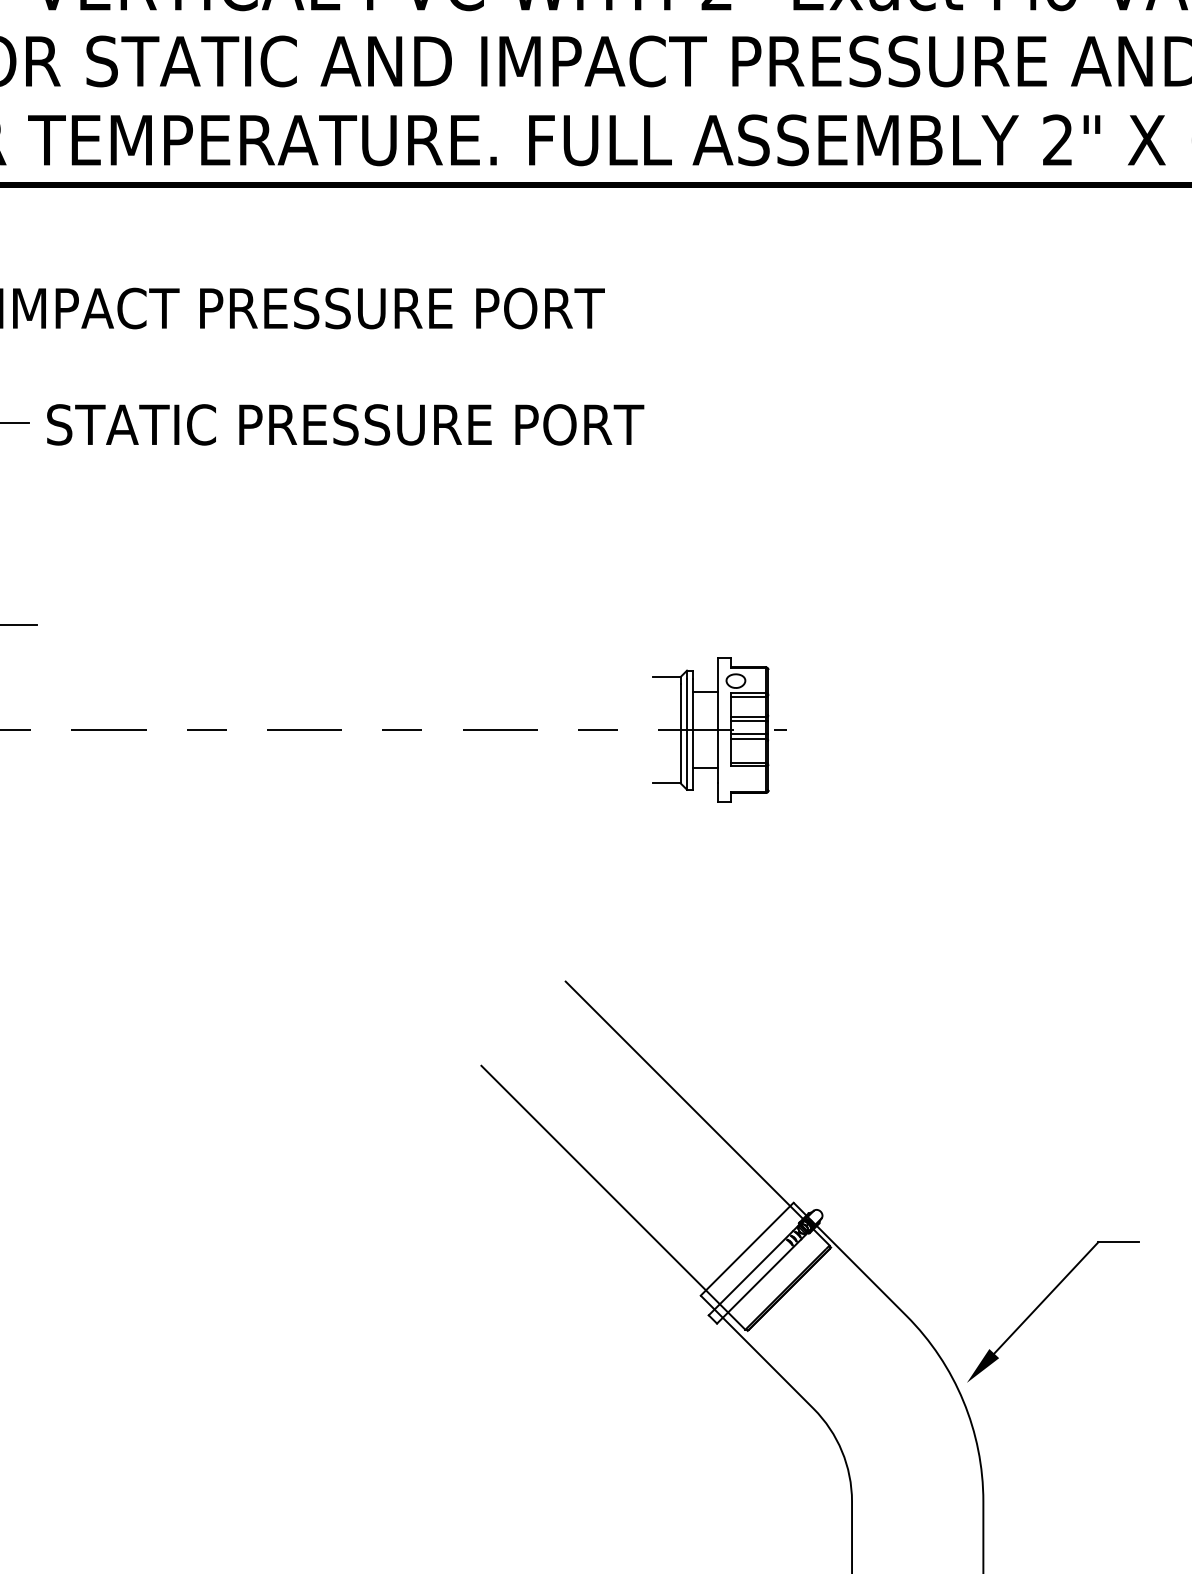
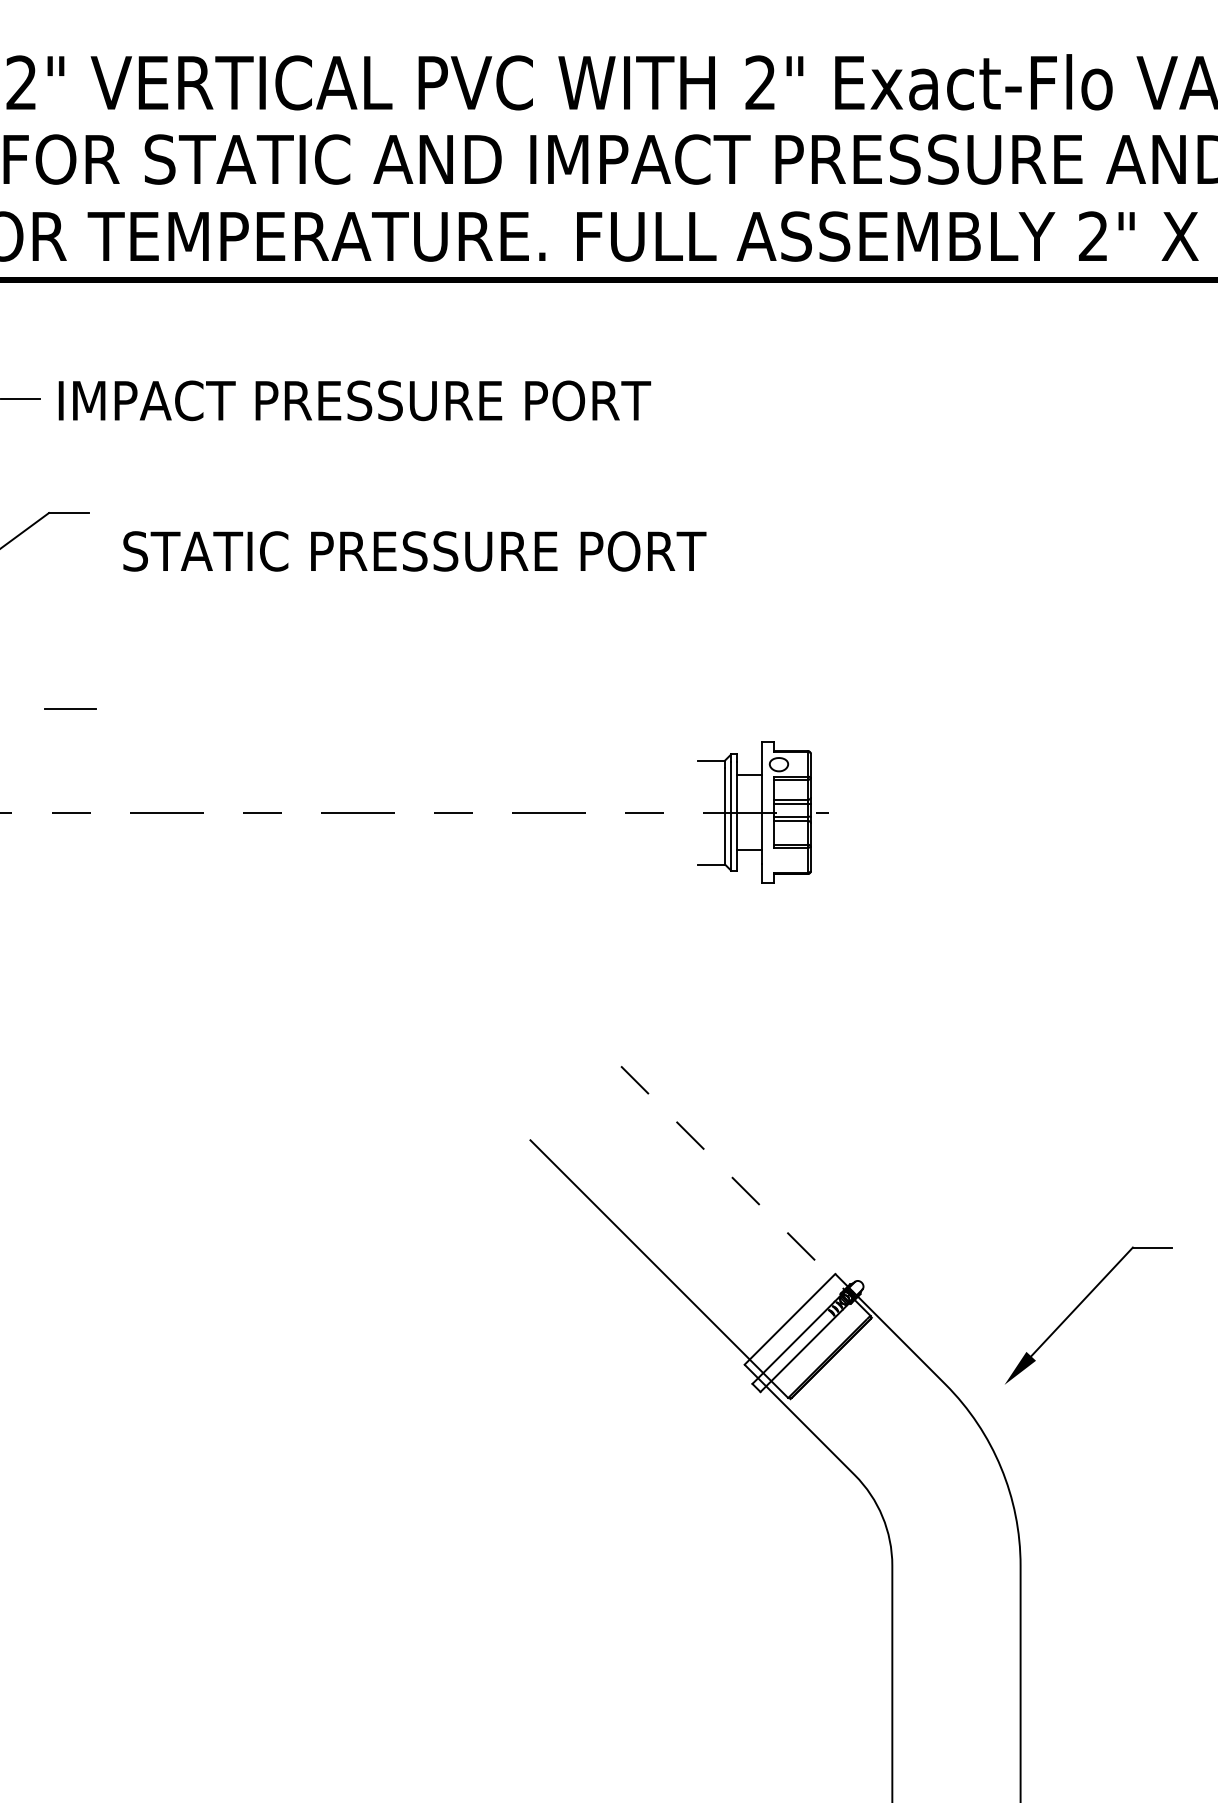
text: (345, 424) -> (414, 551), moved
line: (697, 1113) -> (741, 1186), solid -> dashed
part: (1043, 1302) -> (1079, 1306), moved

